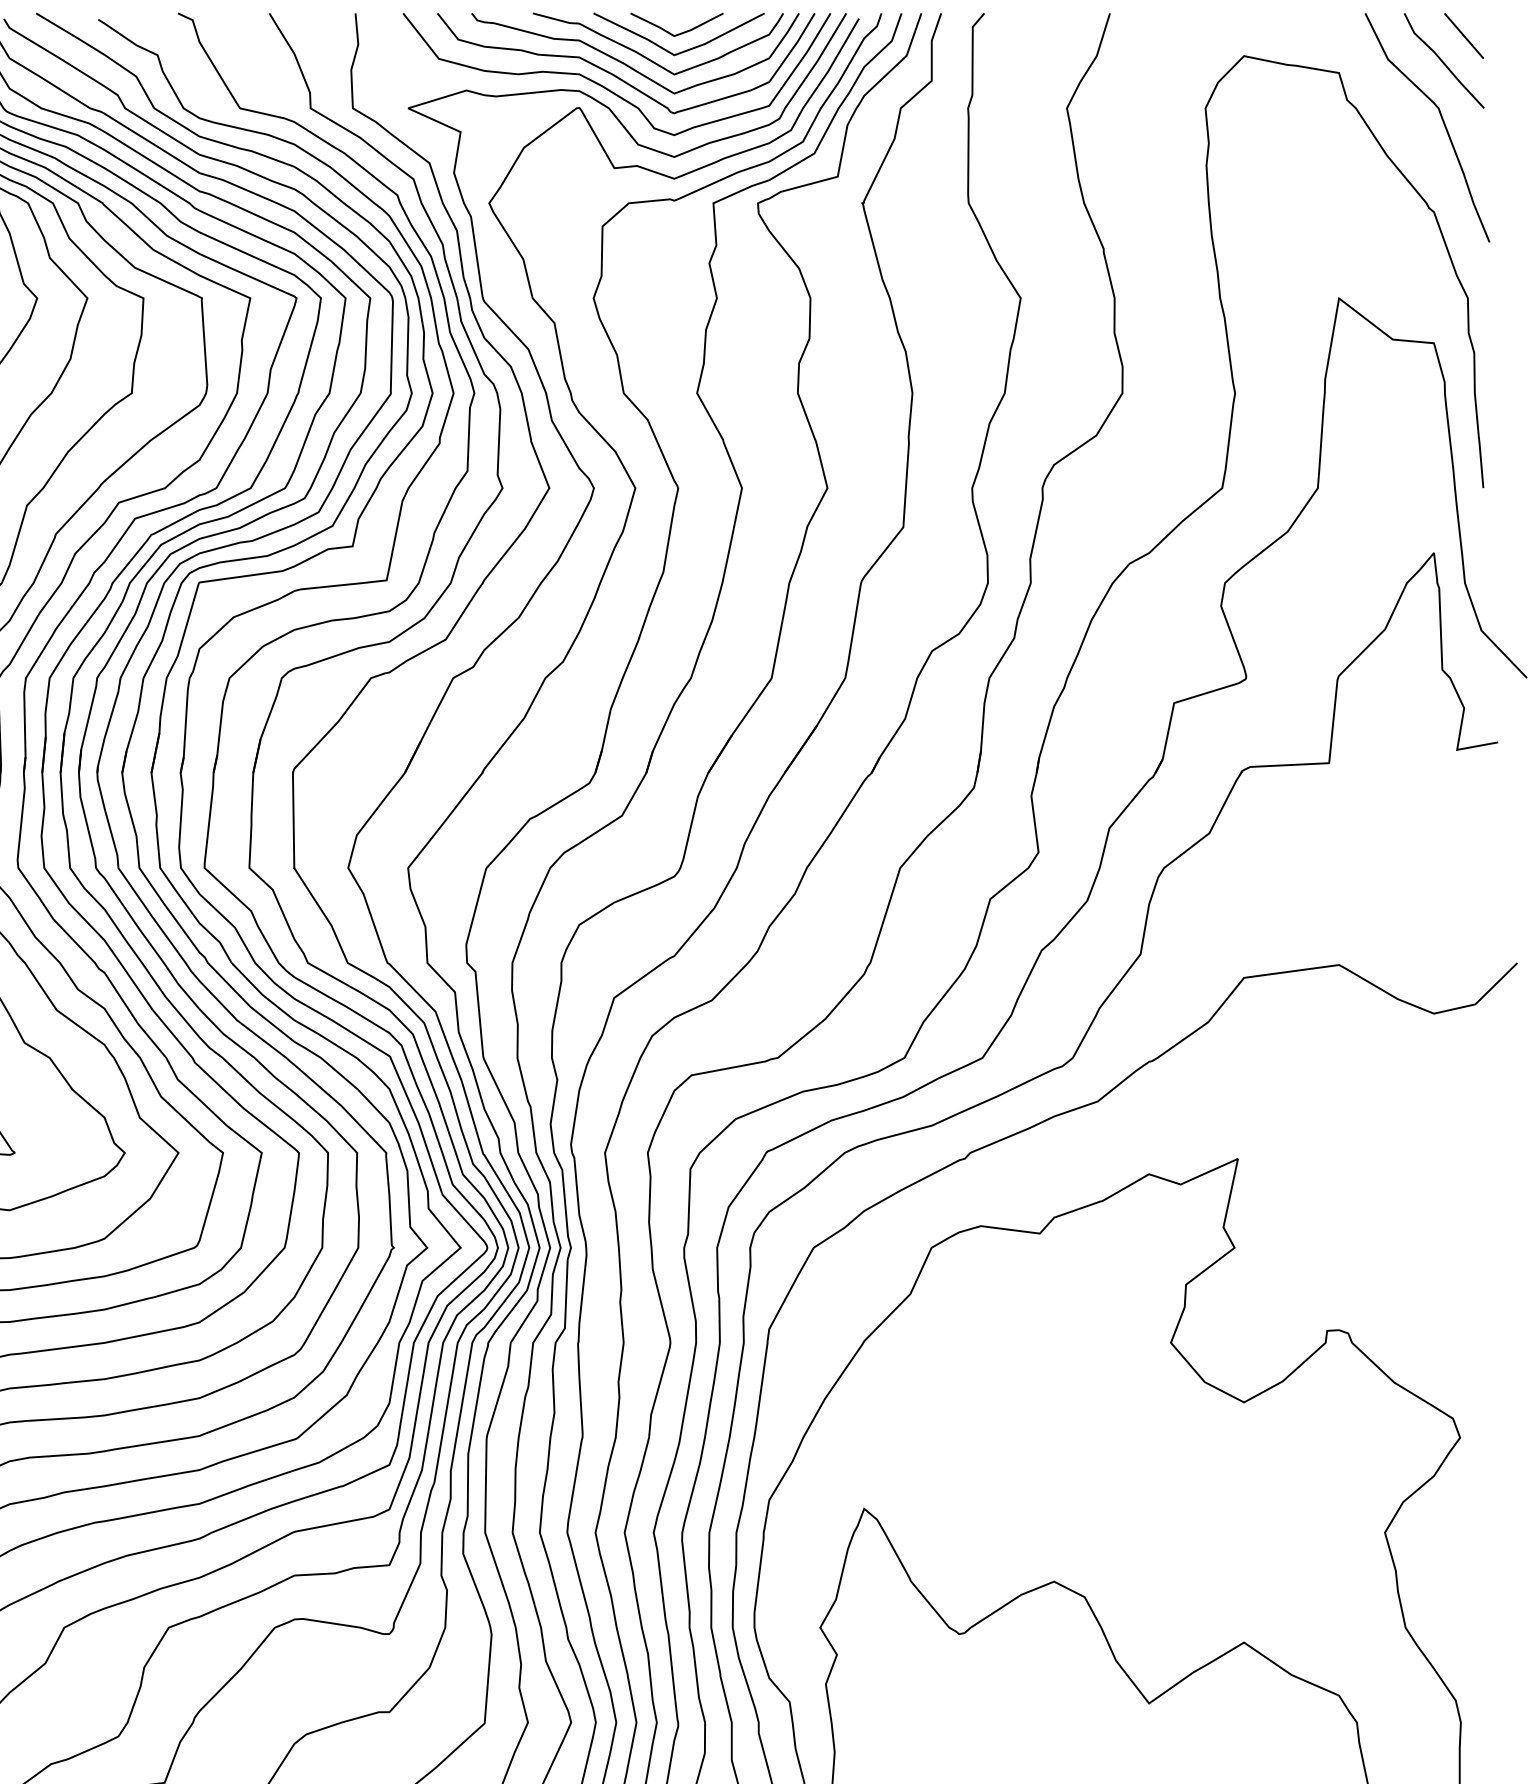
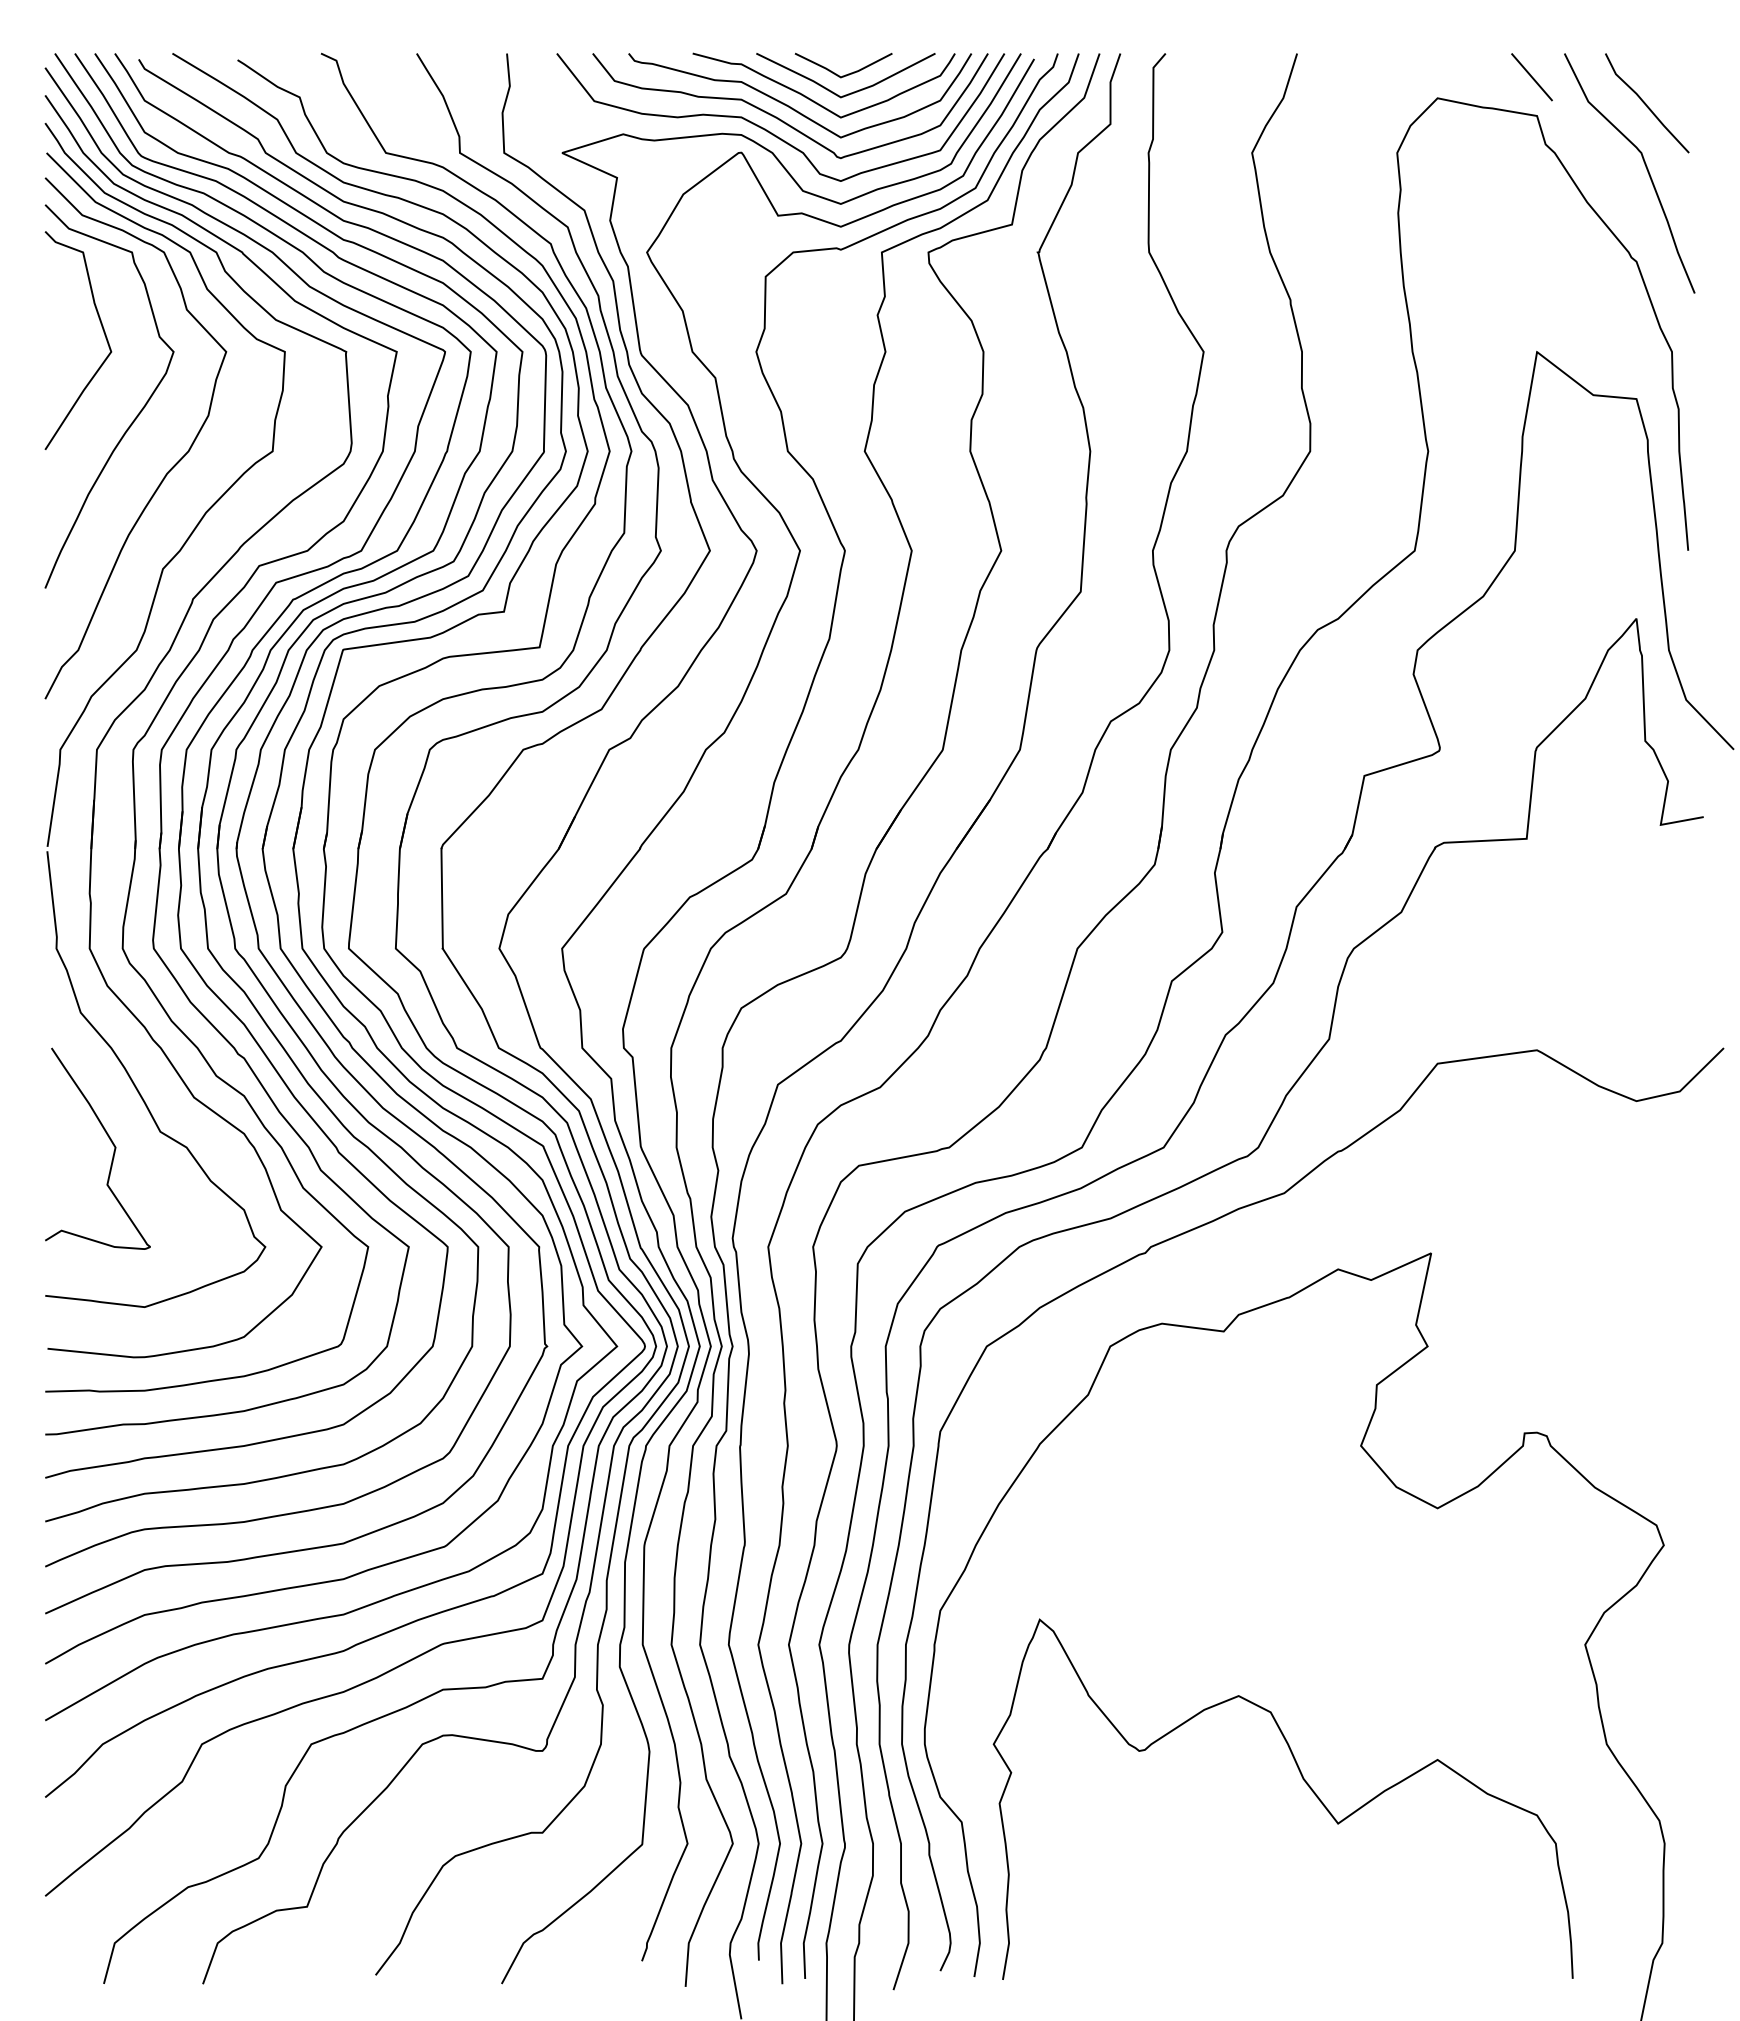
line: (1463, 36) -> (1531, 77), moved

